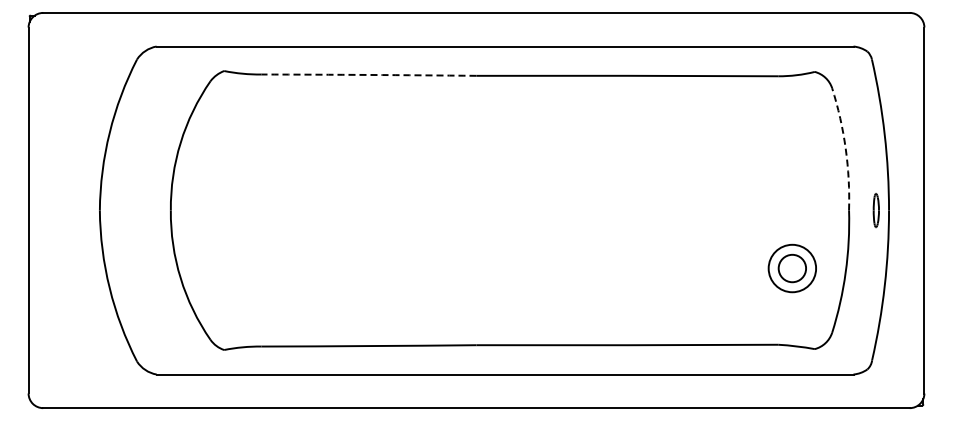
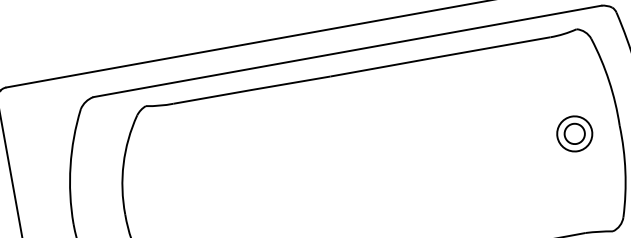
arc: (368, 74) -> (251, 89), dashed -> solid
arc: (845, 148) -> (608, 81), dashed -> solid
part: (791, 268) -> (574, 134), moved

